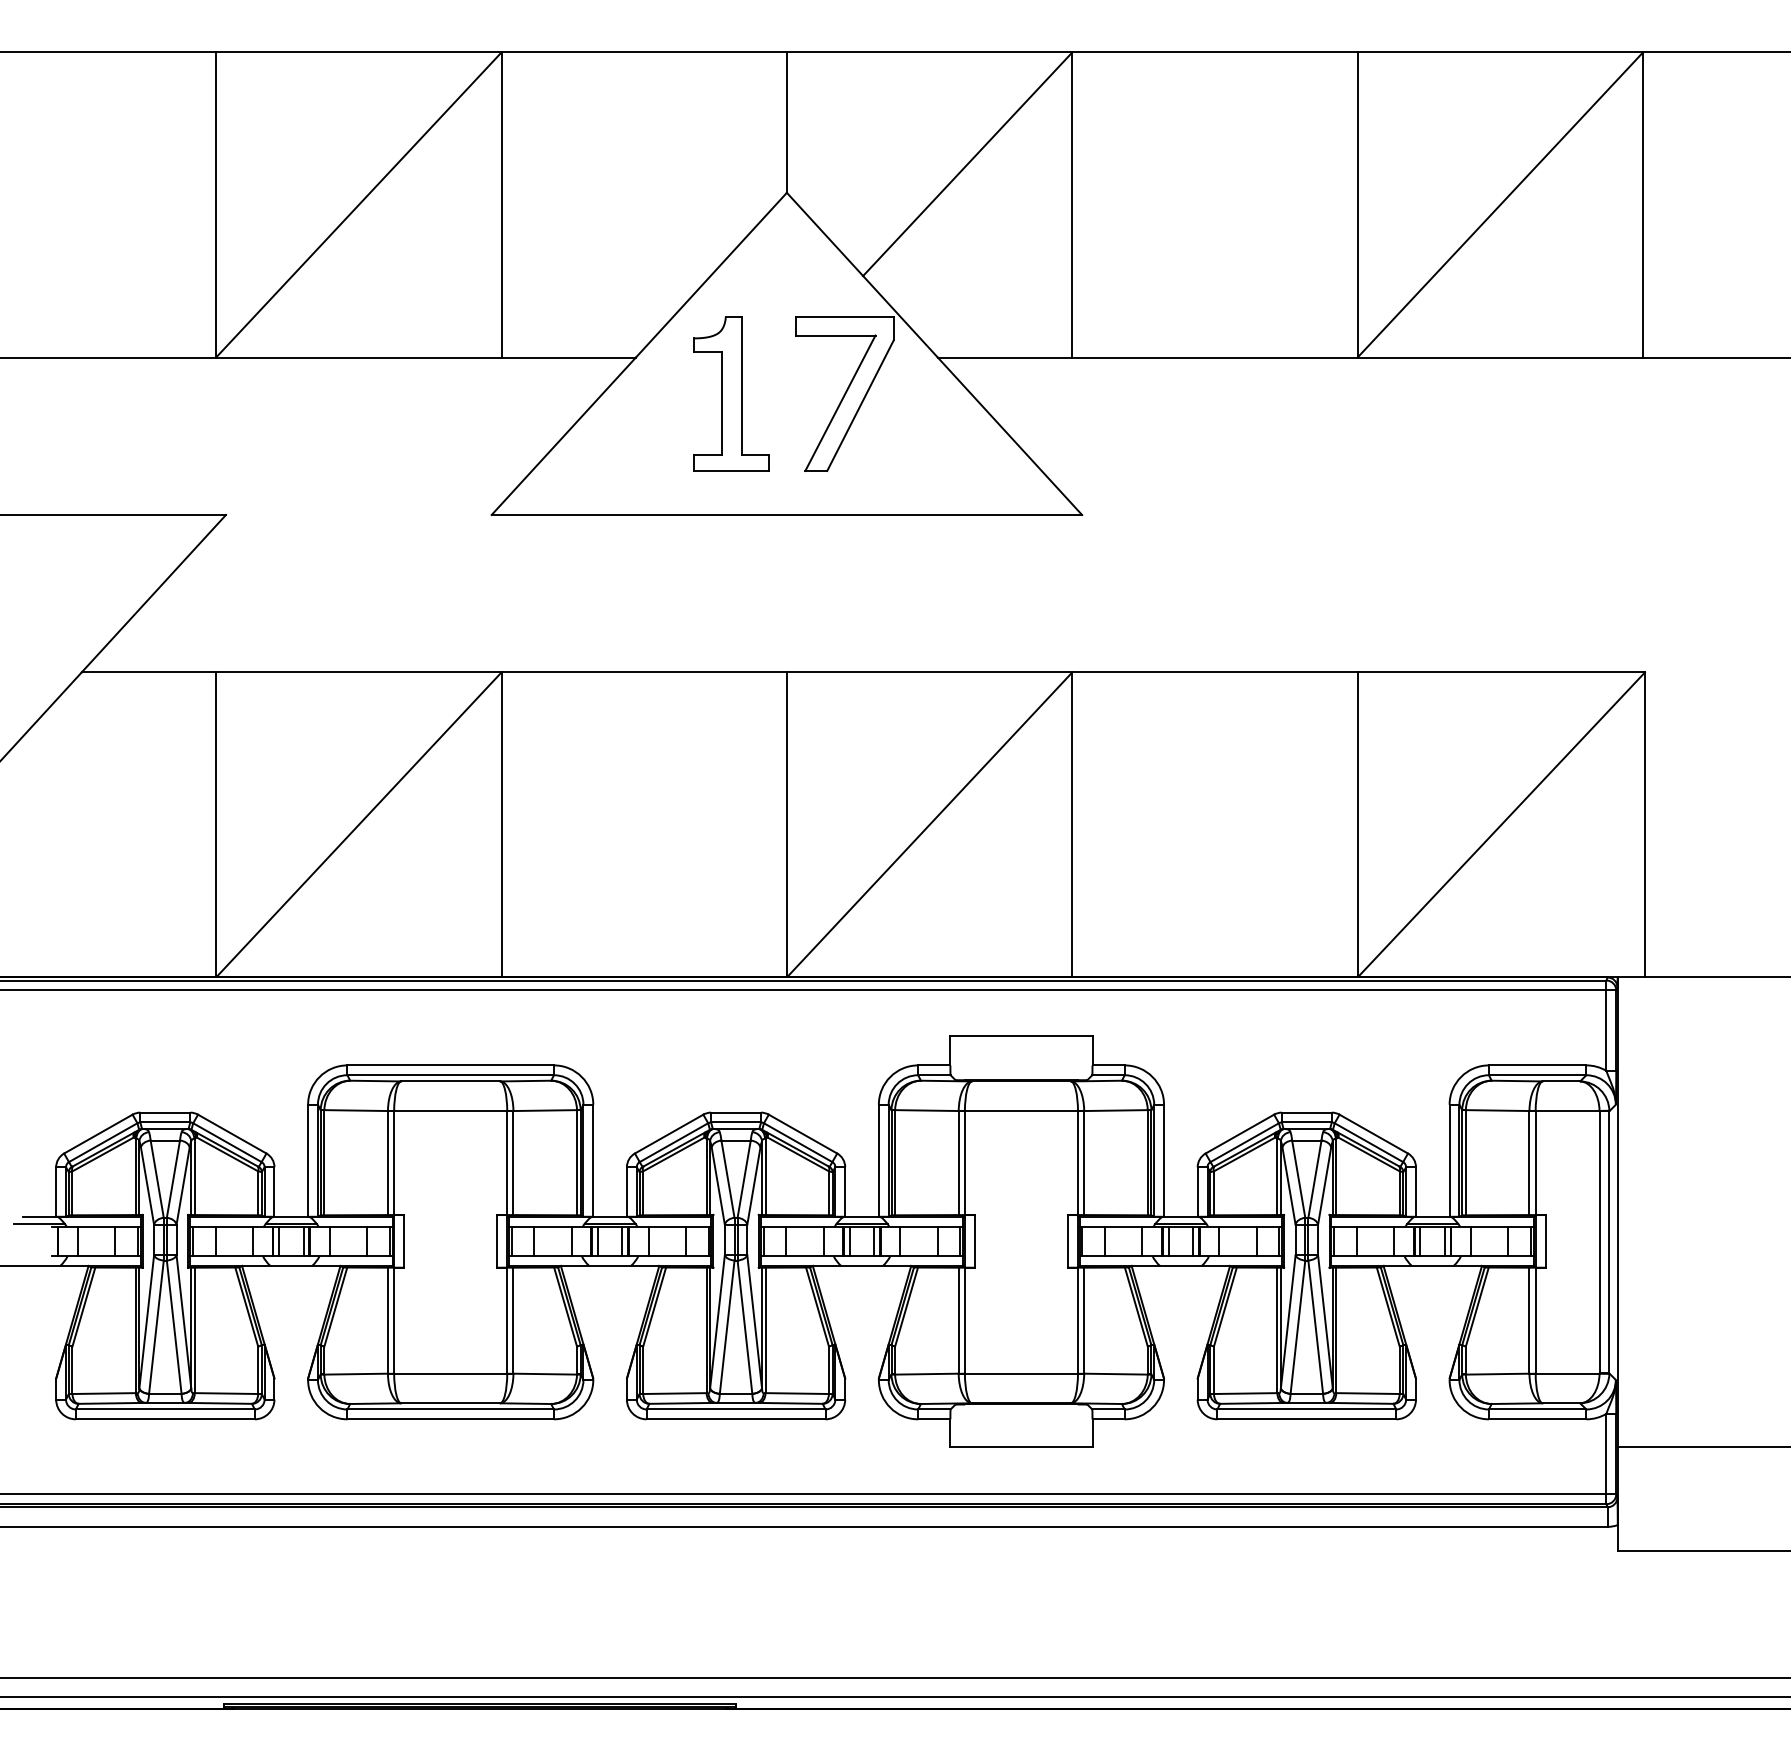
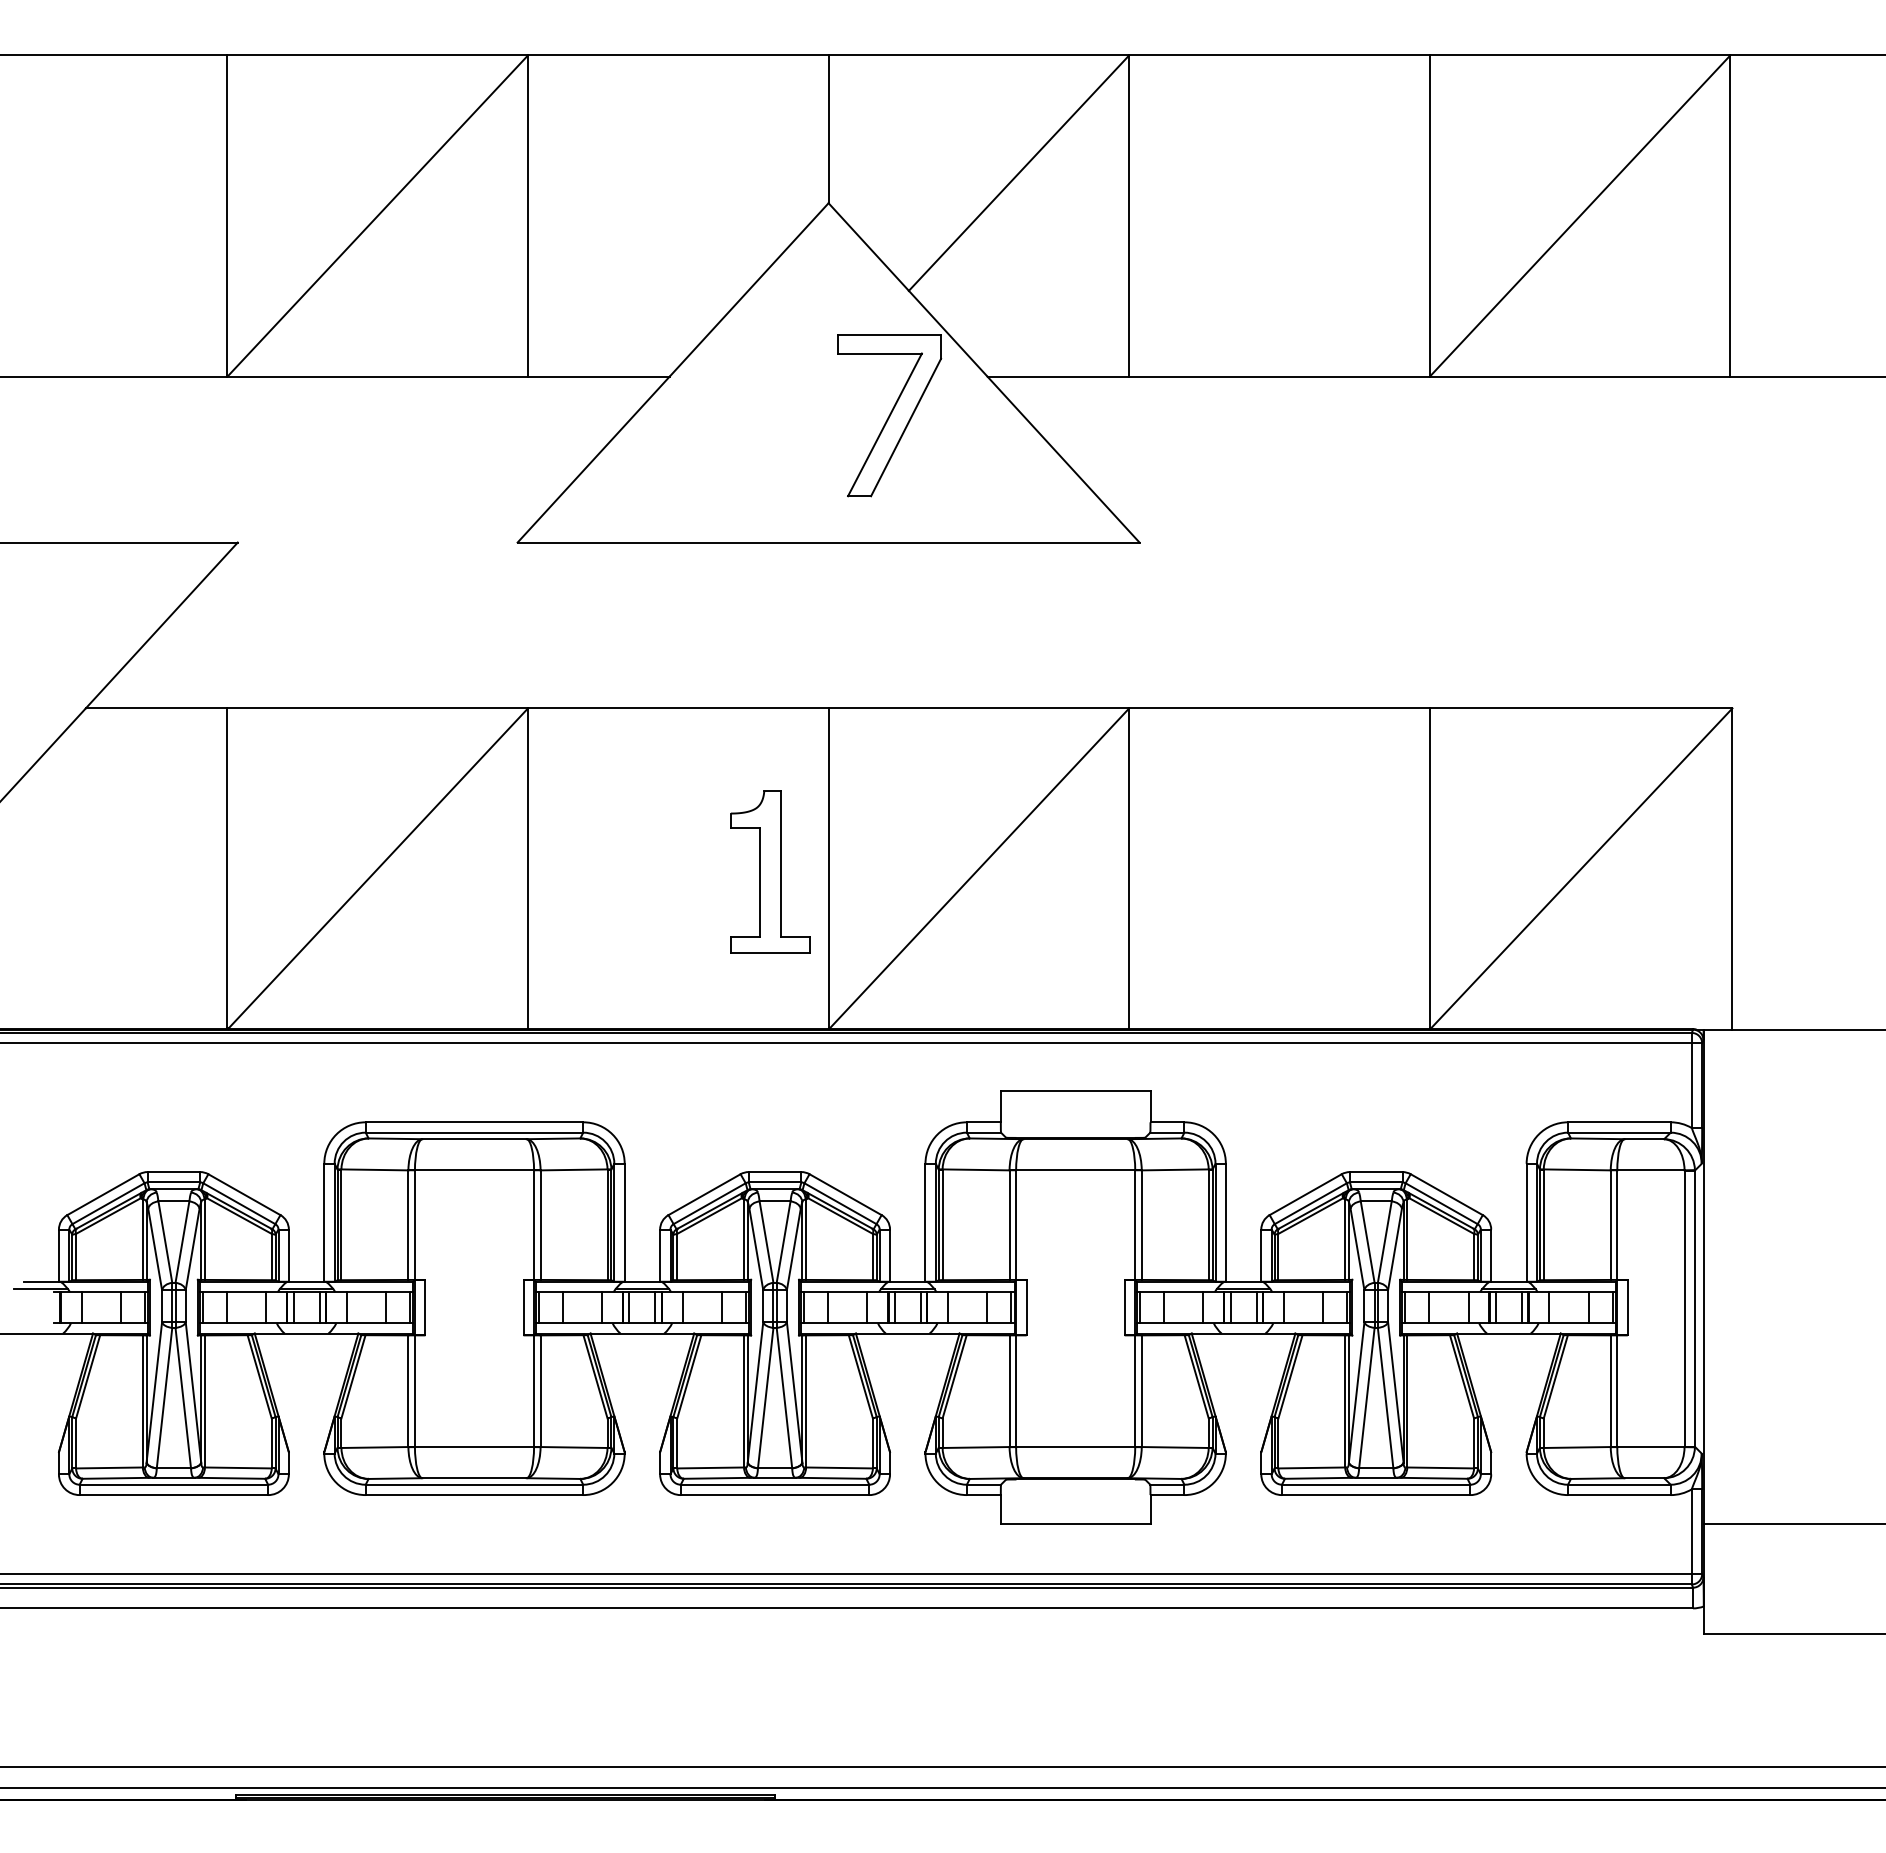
part: (731, 393) -> (770, 871), moved

